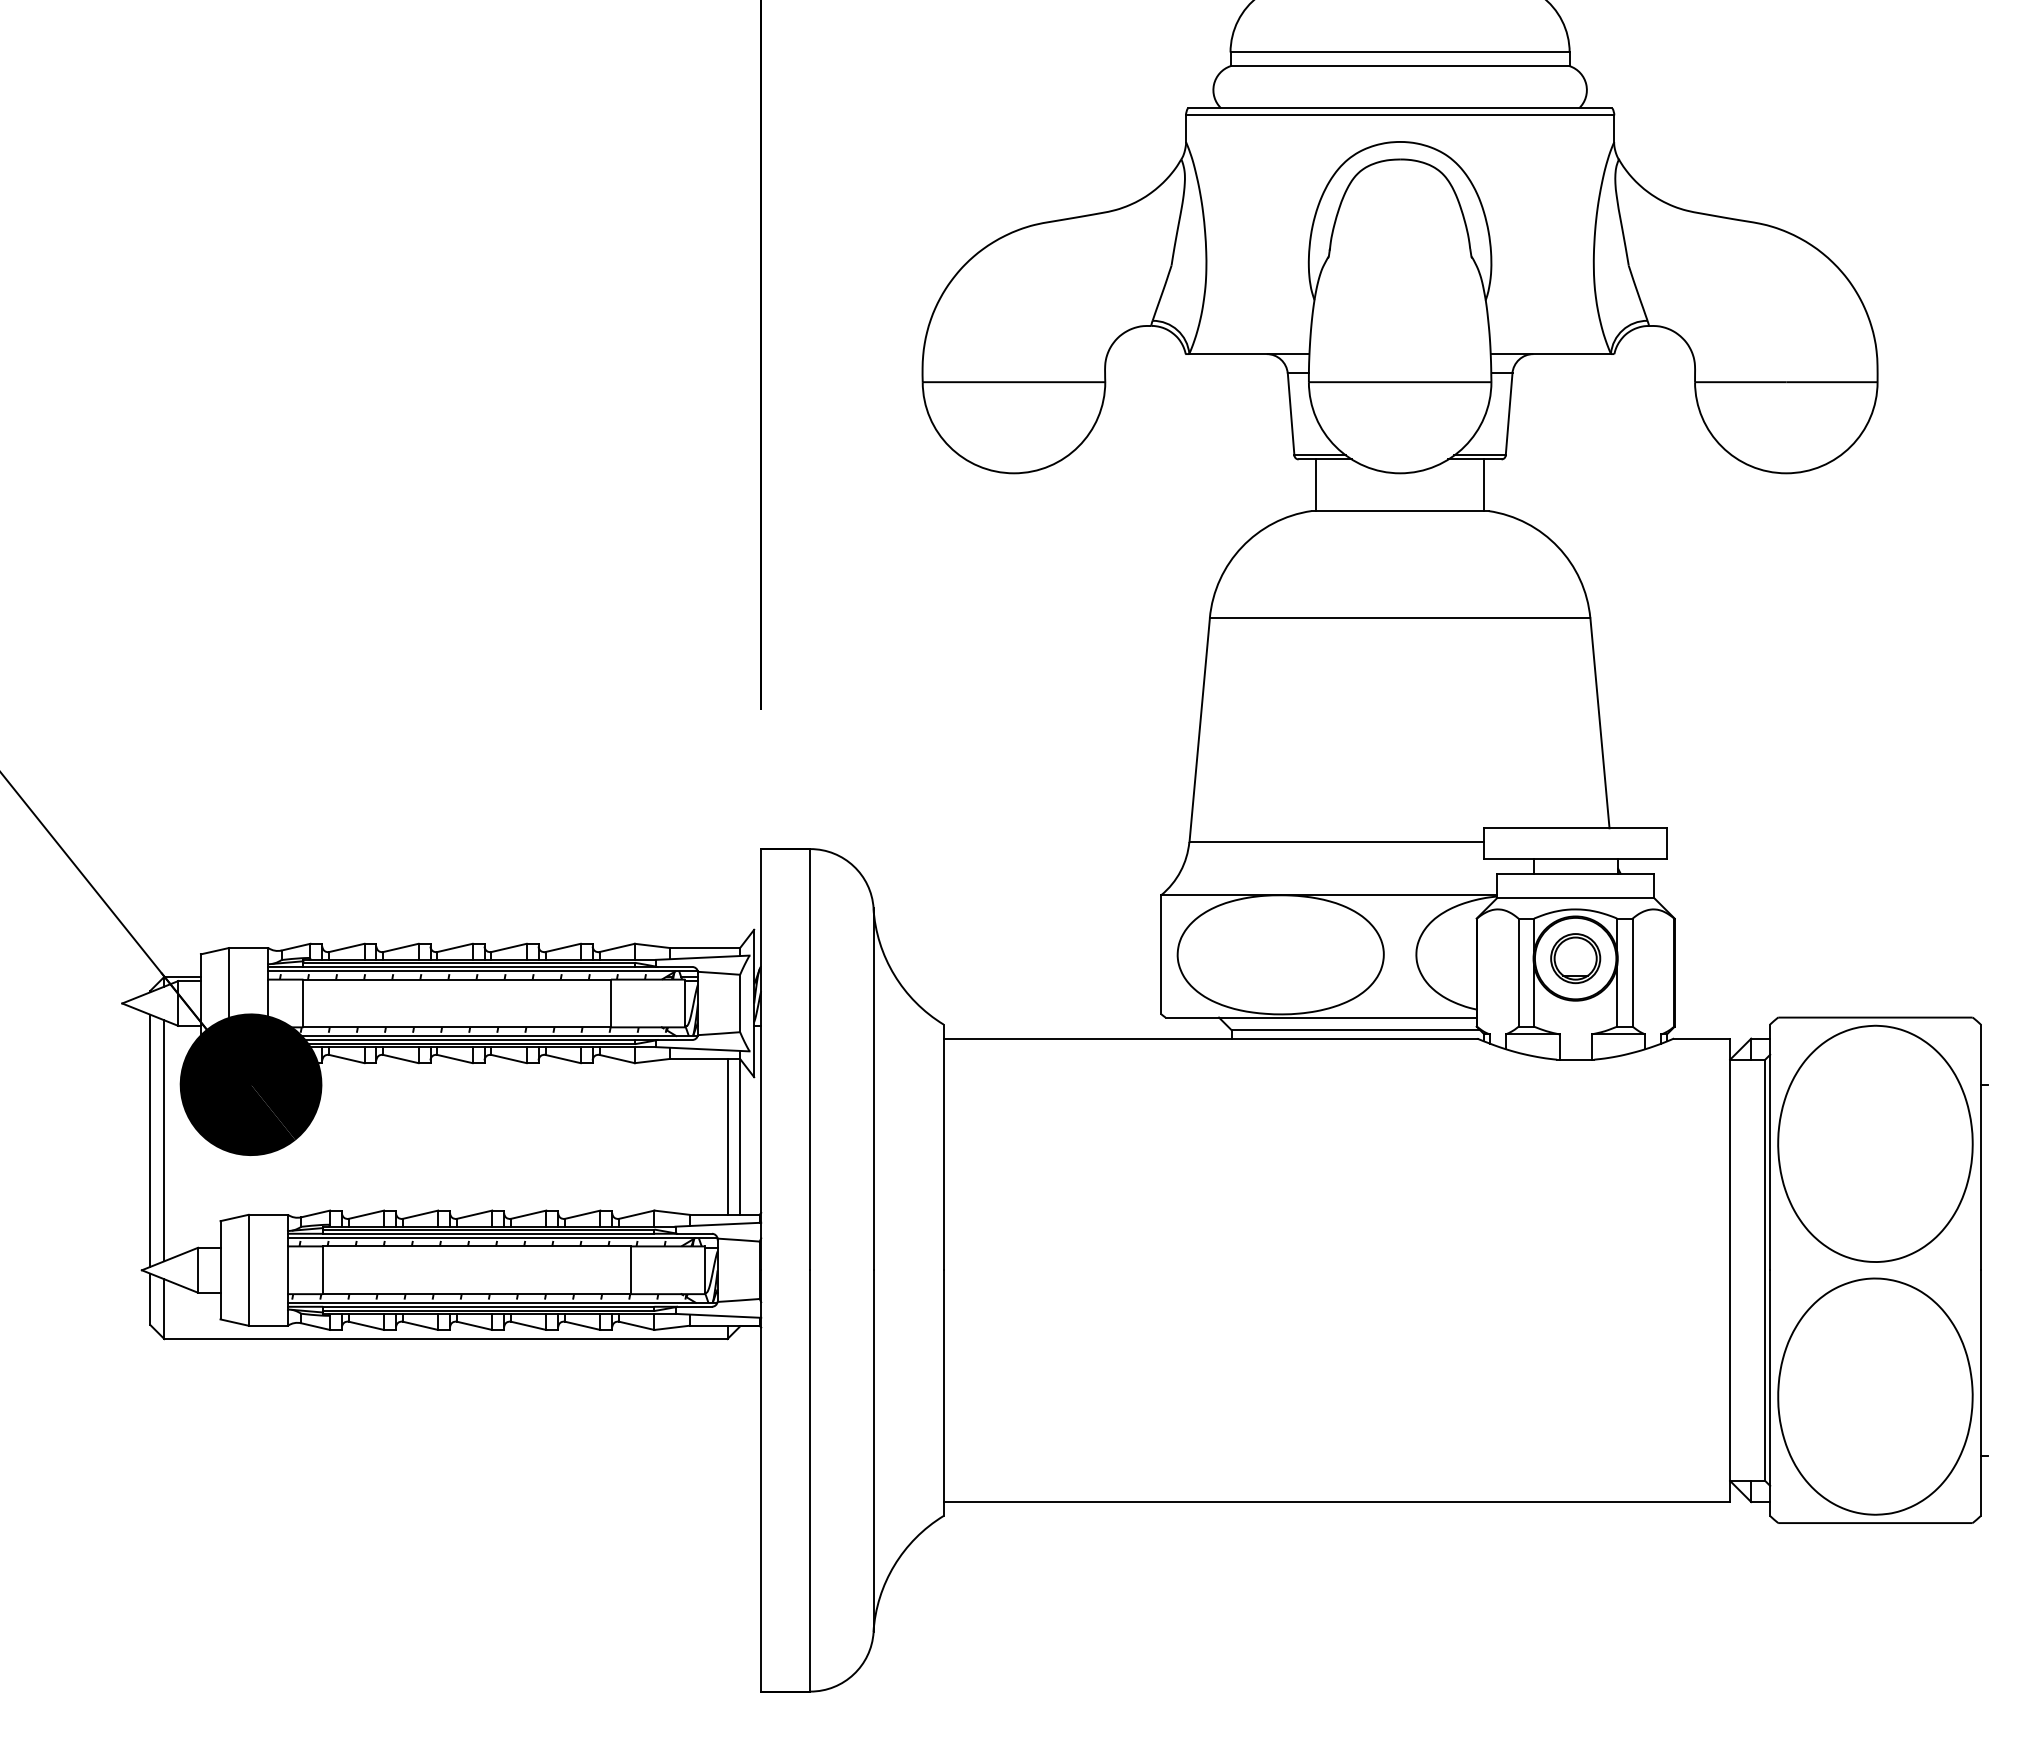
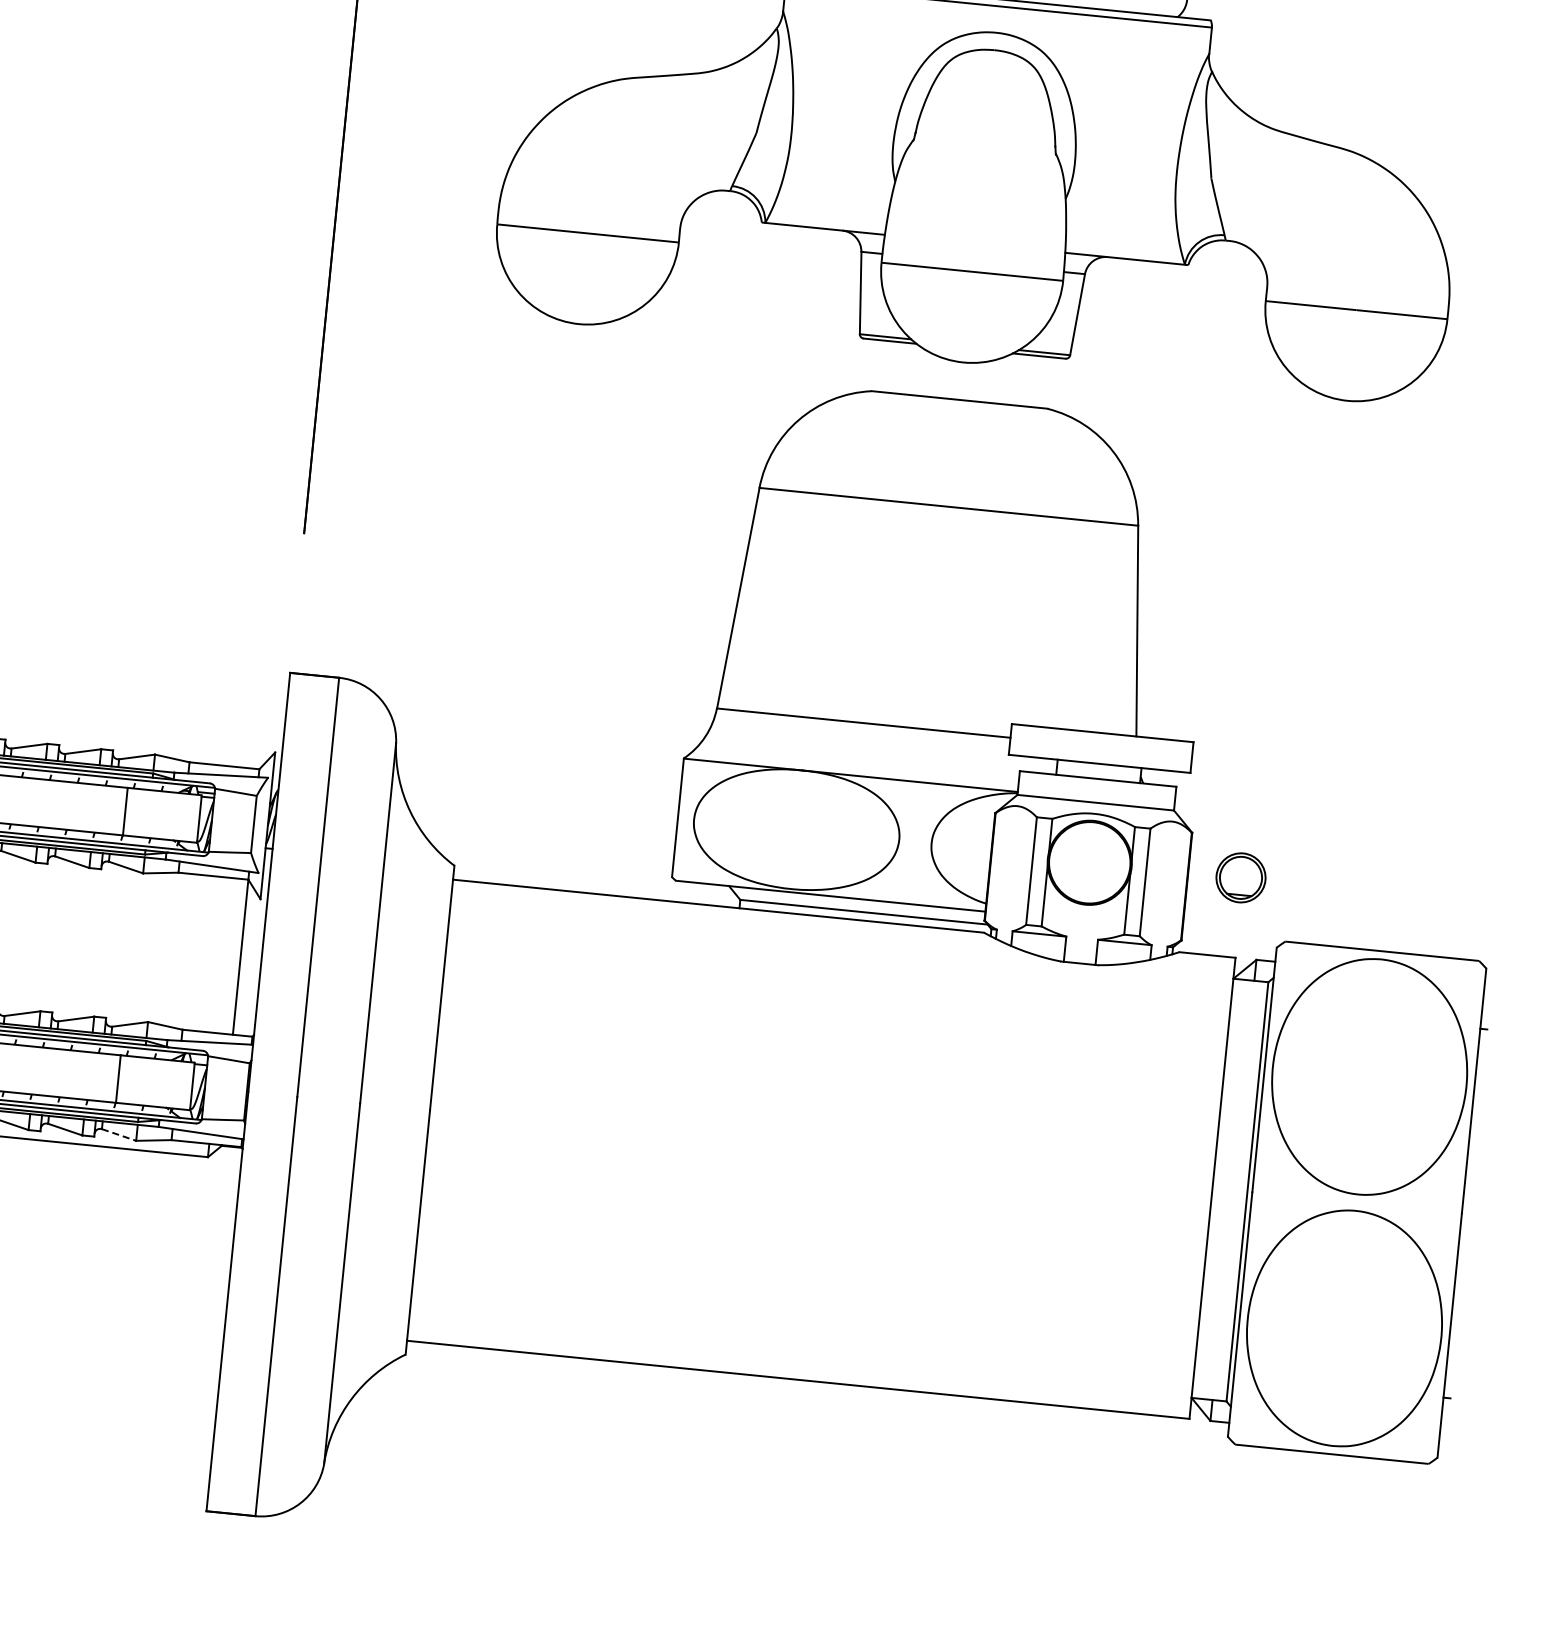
line: (1315, 484) -> (877, 365), removed
line: (1484, 484) -> (1046, 381), removed
part: (1575, 958) -> (1240, 877), moved
line: (727, 1136) -> (228, 955), removed
line: (637, 1325) -> (119, 1134), solid -> dashed

